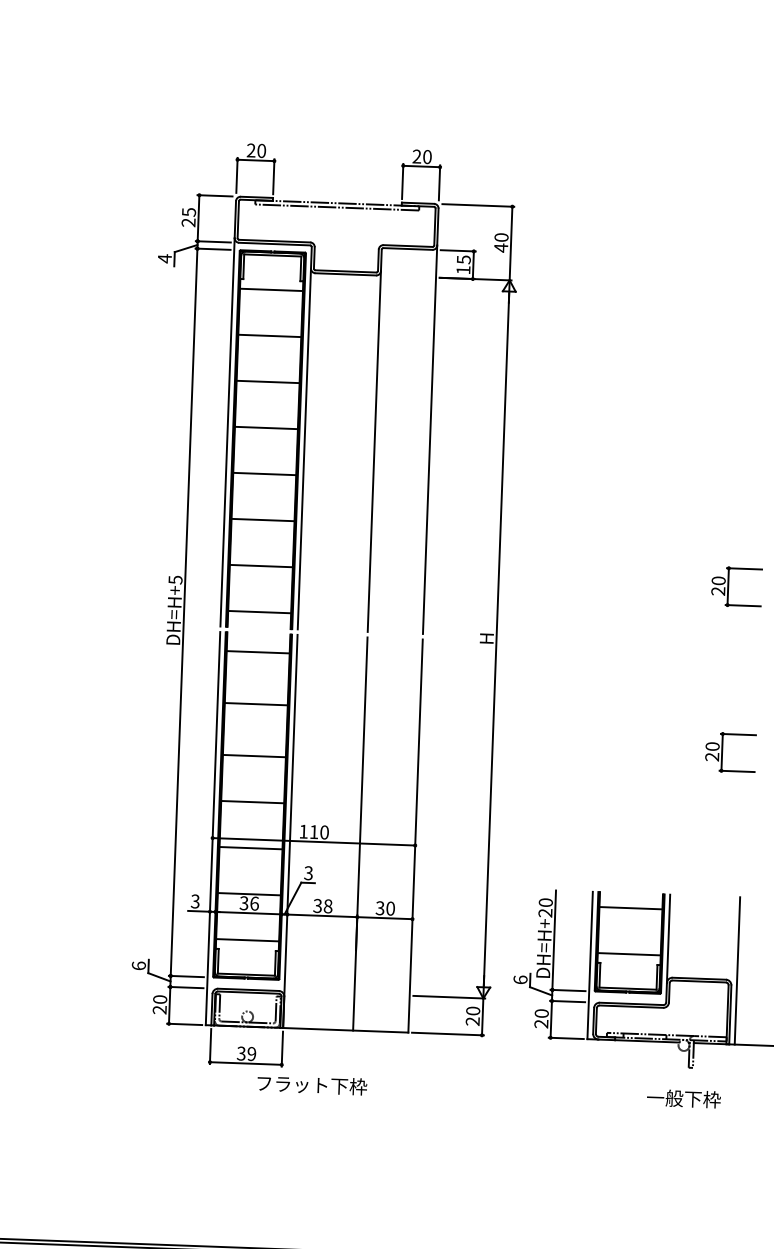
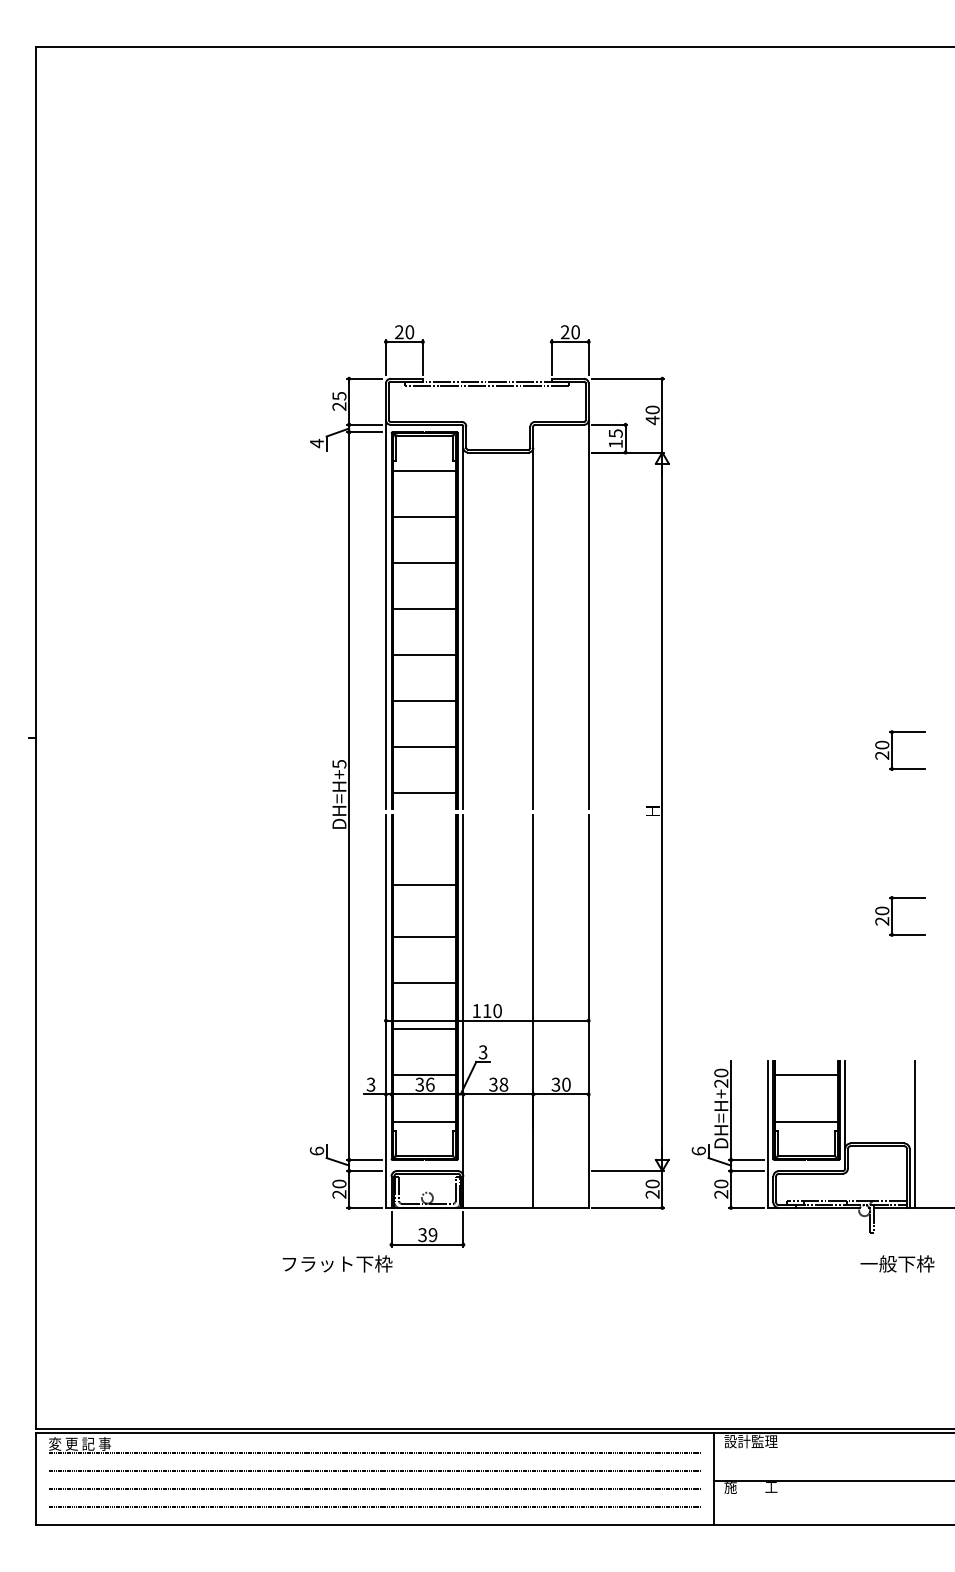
line: (258, 652) -> (424, 833), removed
text: (312, 1084) -> (337, 1263), moved
text: (683, 1098) -> (897, 1263), moved

